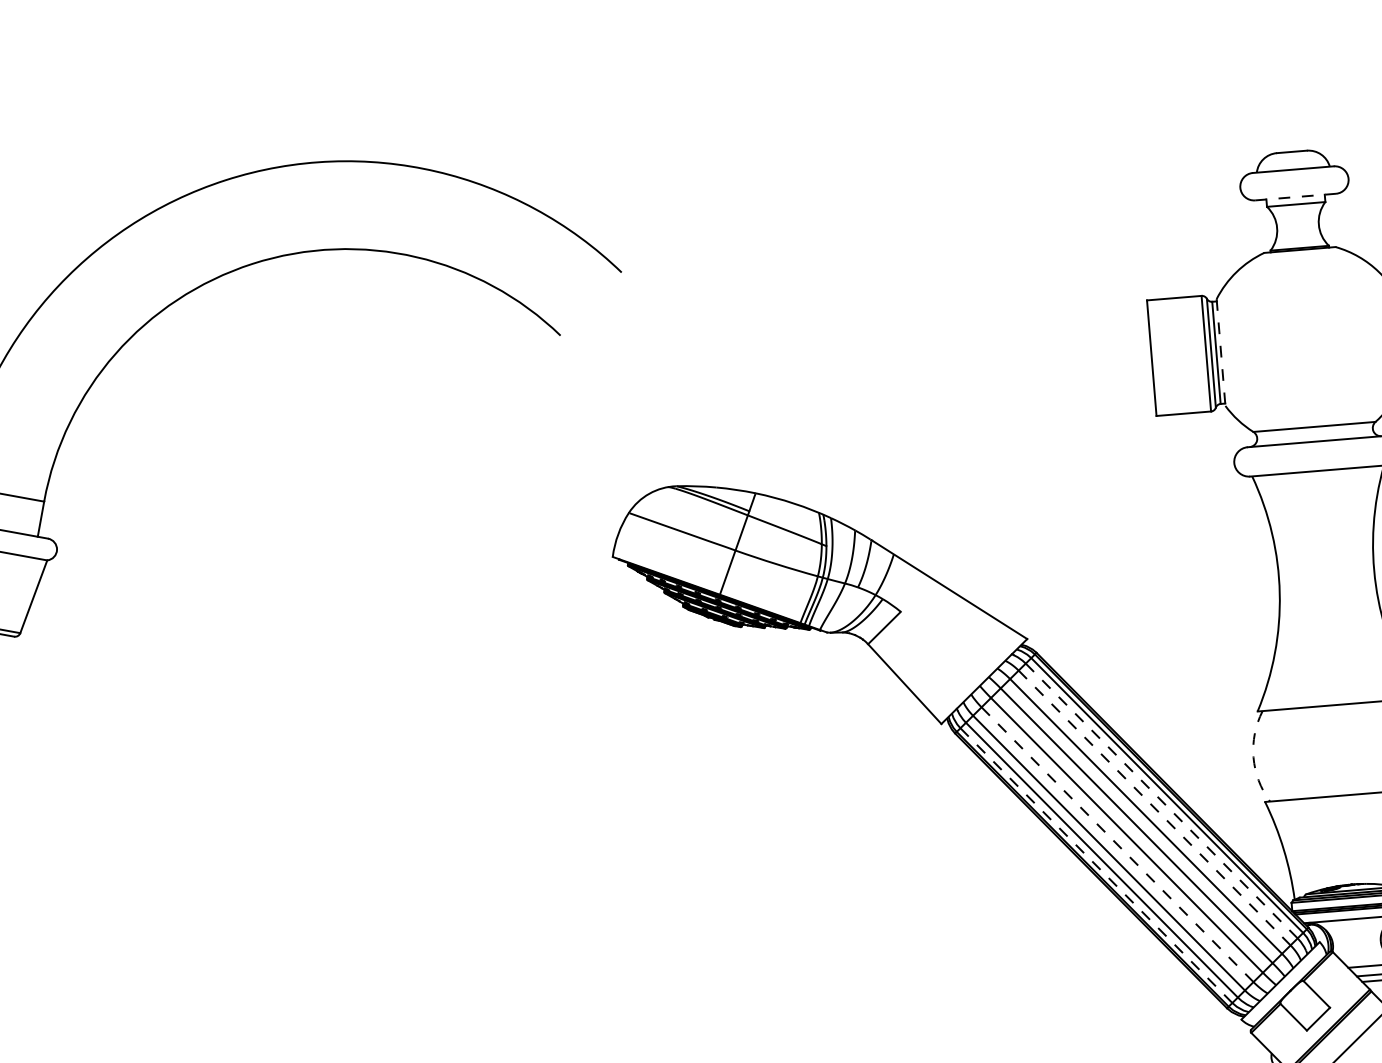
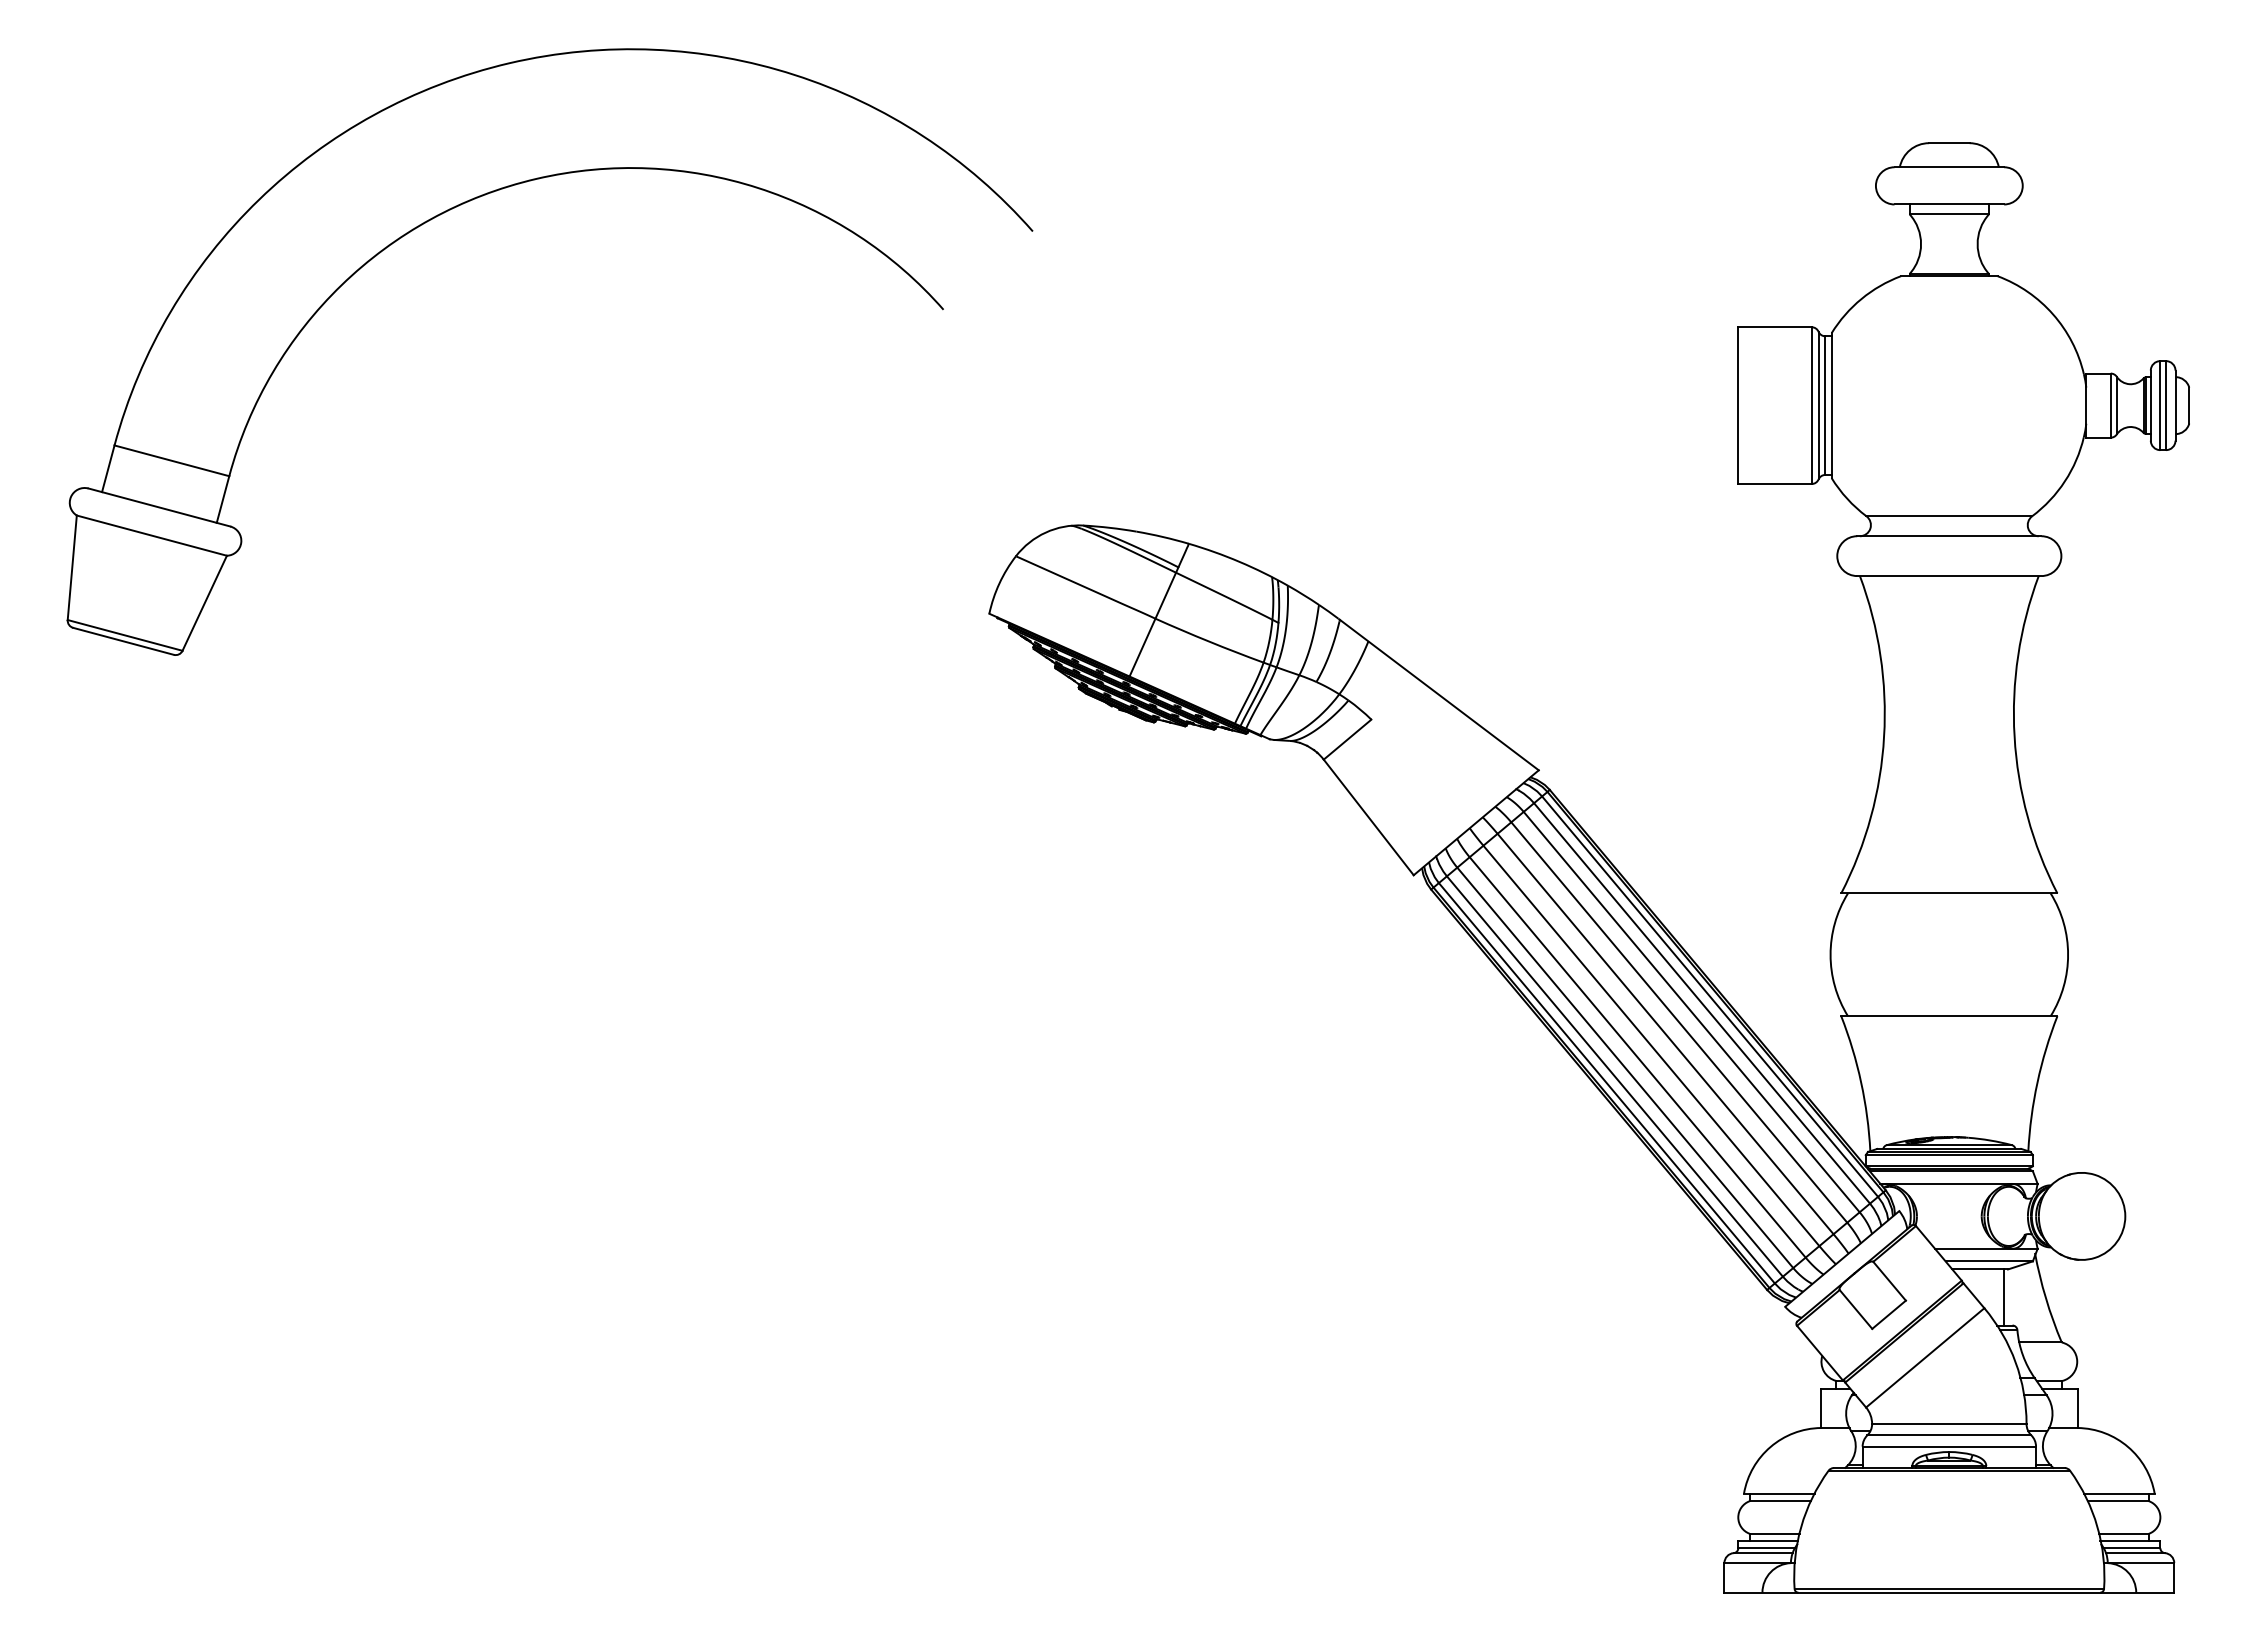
line: (1295, 197) -> (1949, 204), dashed -> solid
line: (1220, 353) -> (1831, 406), dashed -> solid
arc: (1253, 757) -> (1830, 954), dashed -> solid
line: (1161, 801) -> (1701, 1003), dashed -> solid
line: (1155, 808) -> (1692, 1012), dashed -> solid
line: (1118, 844) -> (1638, 1057), dashed -> solid
line: (1096, 865) -> (1606, 1082), dashed -> solid

